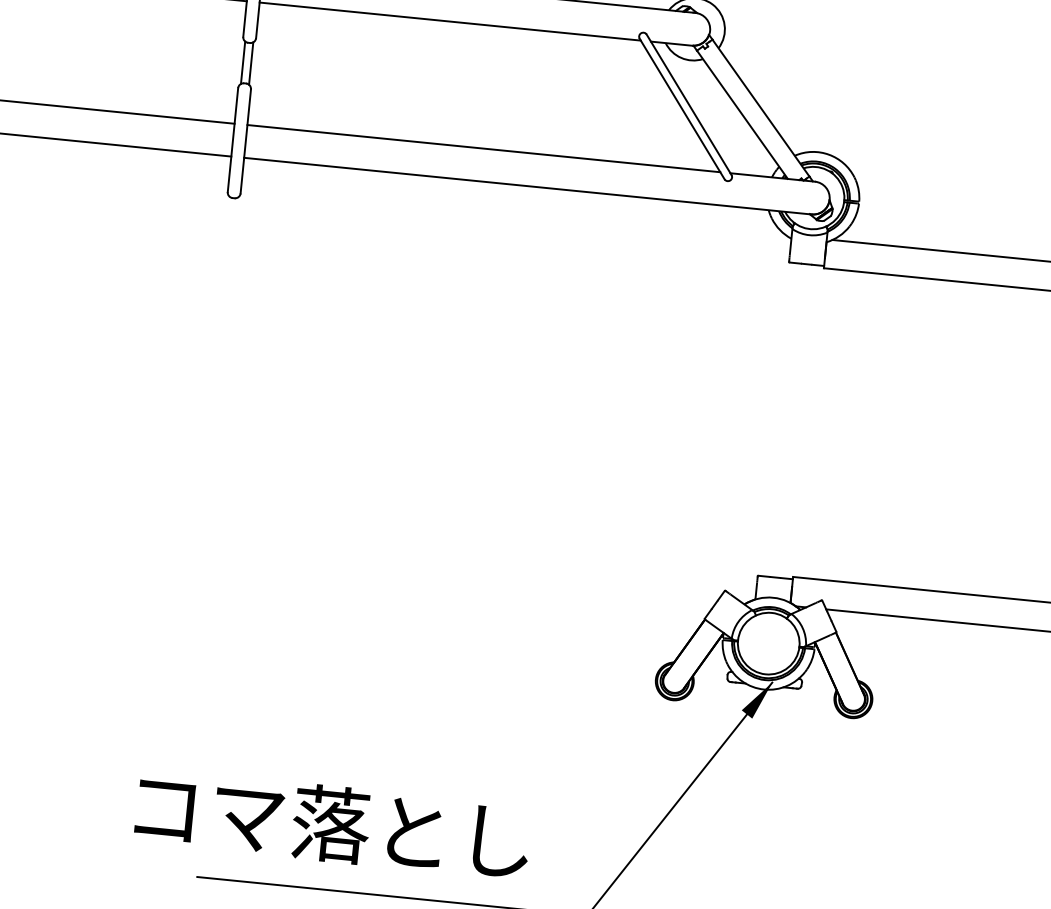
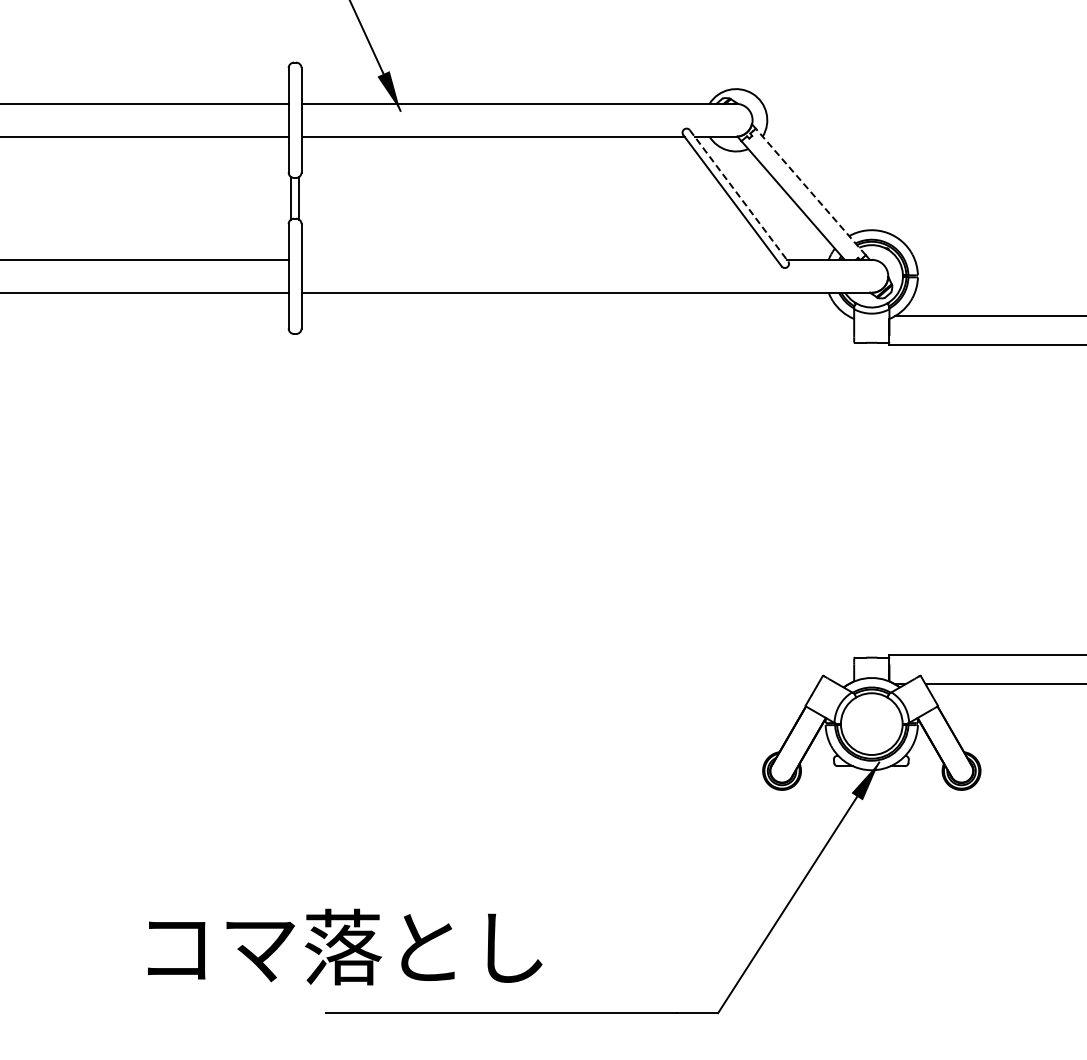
line: (689, 105) -> (739, 196), solid -> dashed
line: (760, 108) -> (810, 192), solid -> dashed
line: (483, 148) -> (538, 259), removed
text: (333, 823) -> (345, 946), moved

